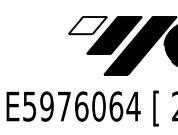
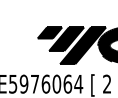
fill: (87, 24) -> (49, 32), added

